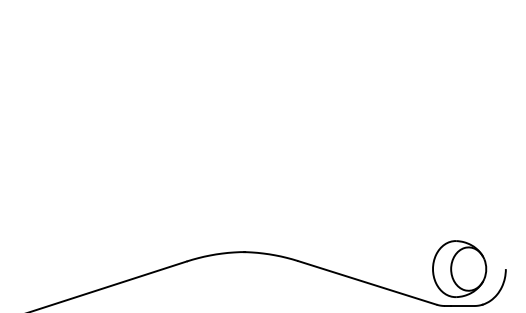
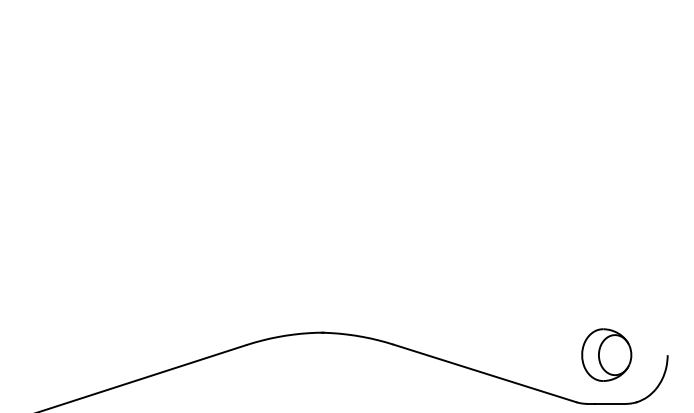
part: (459, 268) -> (606, 354), size x0.7

